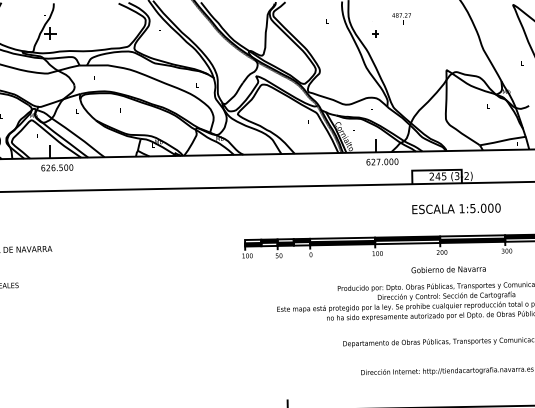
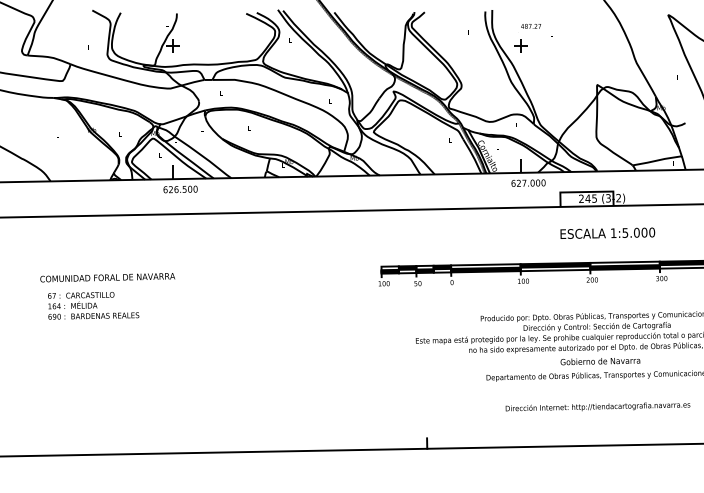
text: (401, 15) -> (530, 26), moved
part: (374, 33) -> (520, 45), size x1.67
text: (448, 269) -> (600, 361), moved

